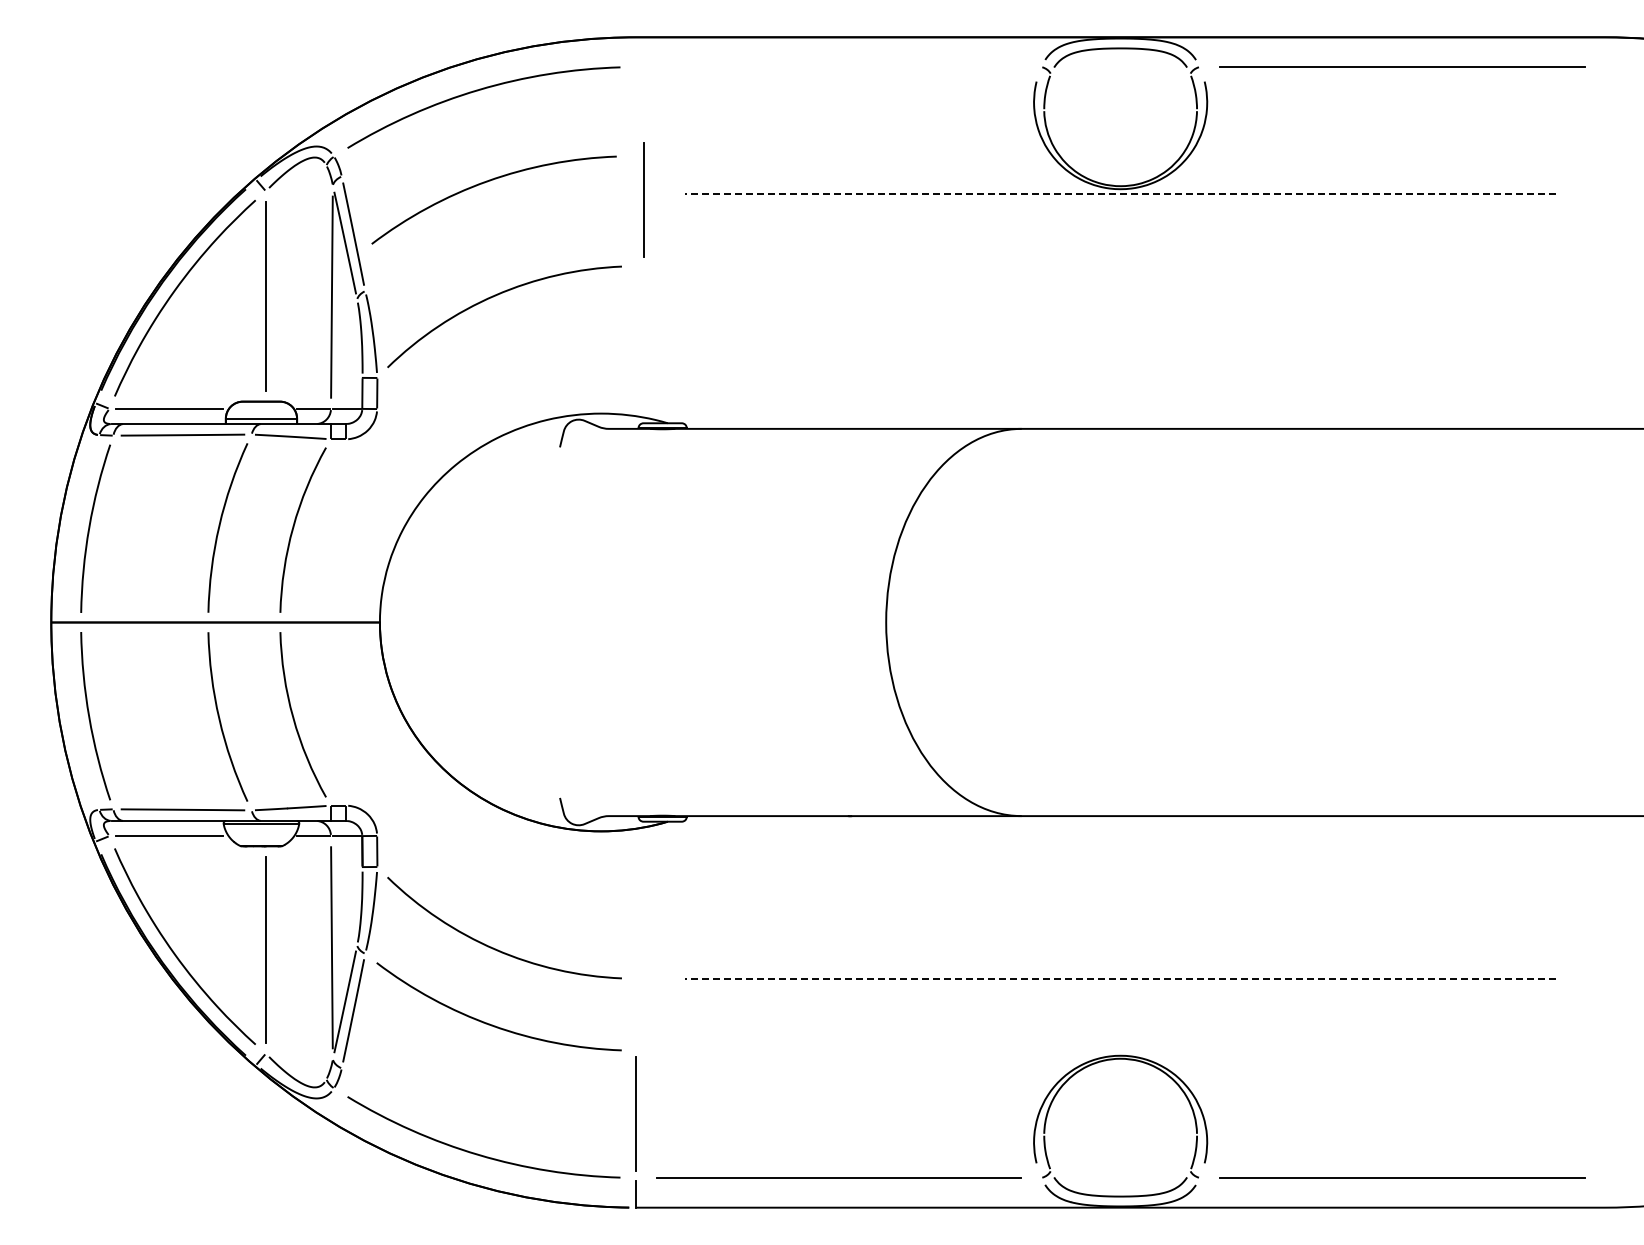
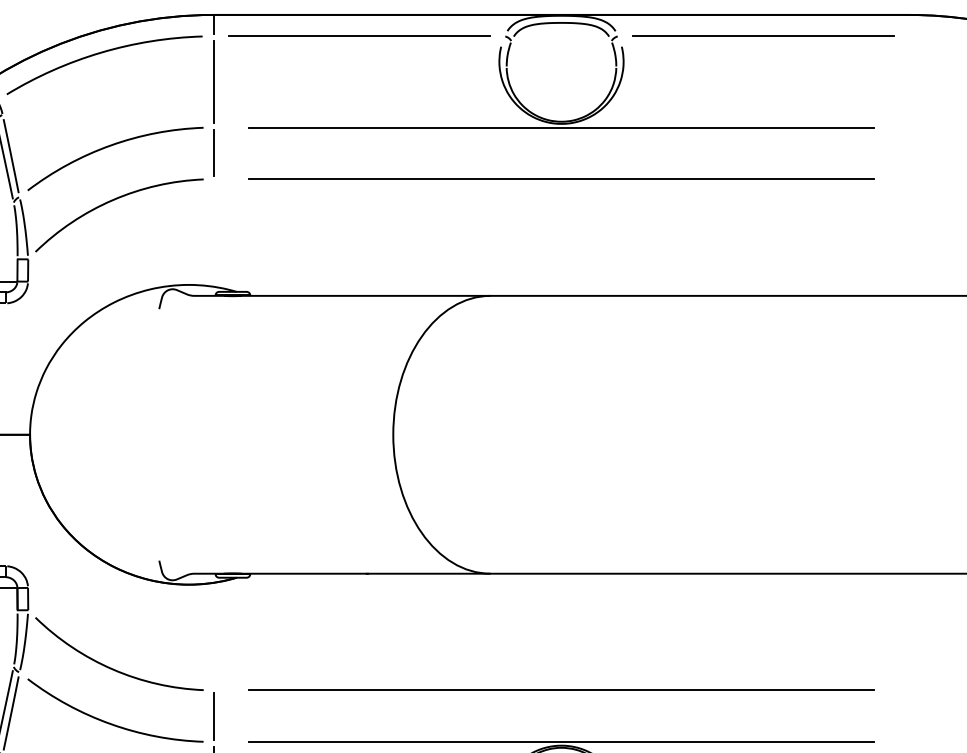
line: (636, 50) -> (214, 24), added
line: (838, 67) -> (359, 36), added
arc: (487, 182) -> (110, 146), moved
line: (1120, 194) -> (561, 127), dashed -> solid
line: (643, 199) -> (213, 81), moved
line: (636, 229) -> (214, 152), added
line: (1120, 266) -> (561, 179), added
line: (1120, 978) -> (561, 690), dashed -> solid
line: (636, 1014) -> (214, 716), added
line: (1120, 1050) -> (561, 741), added

